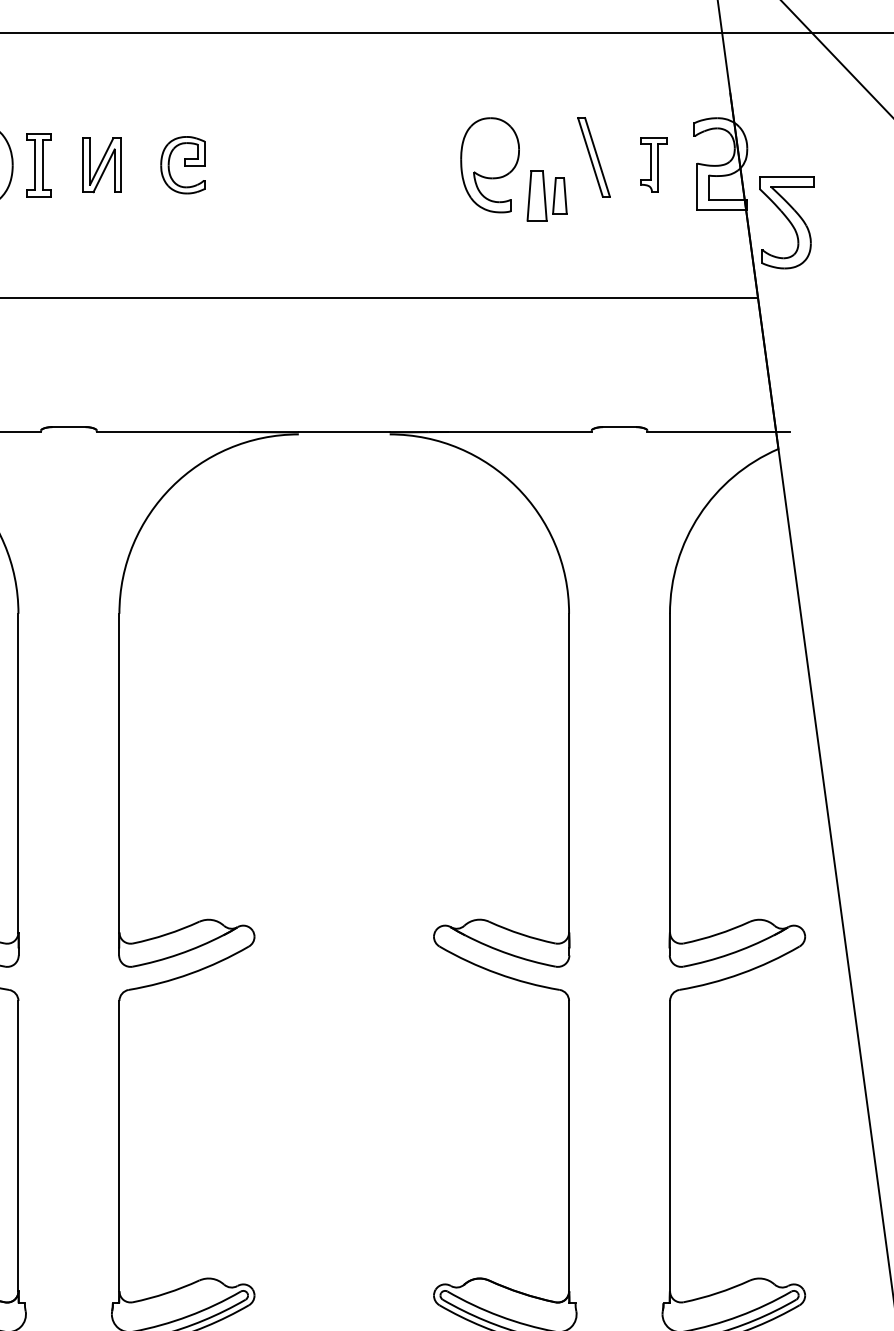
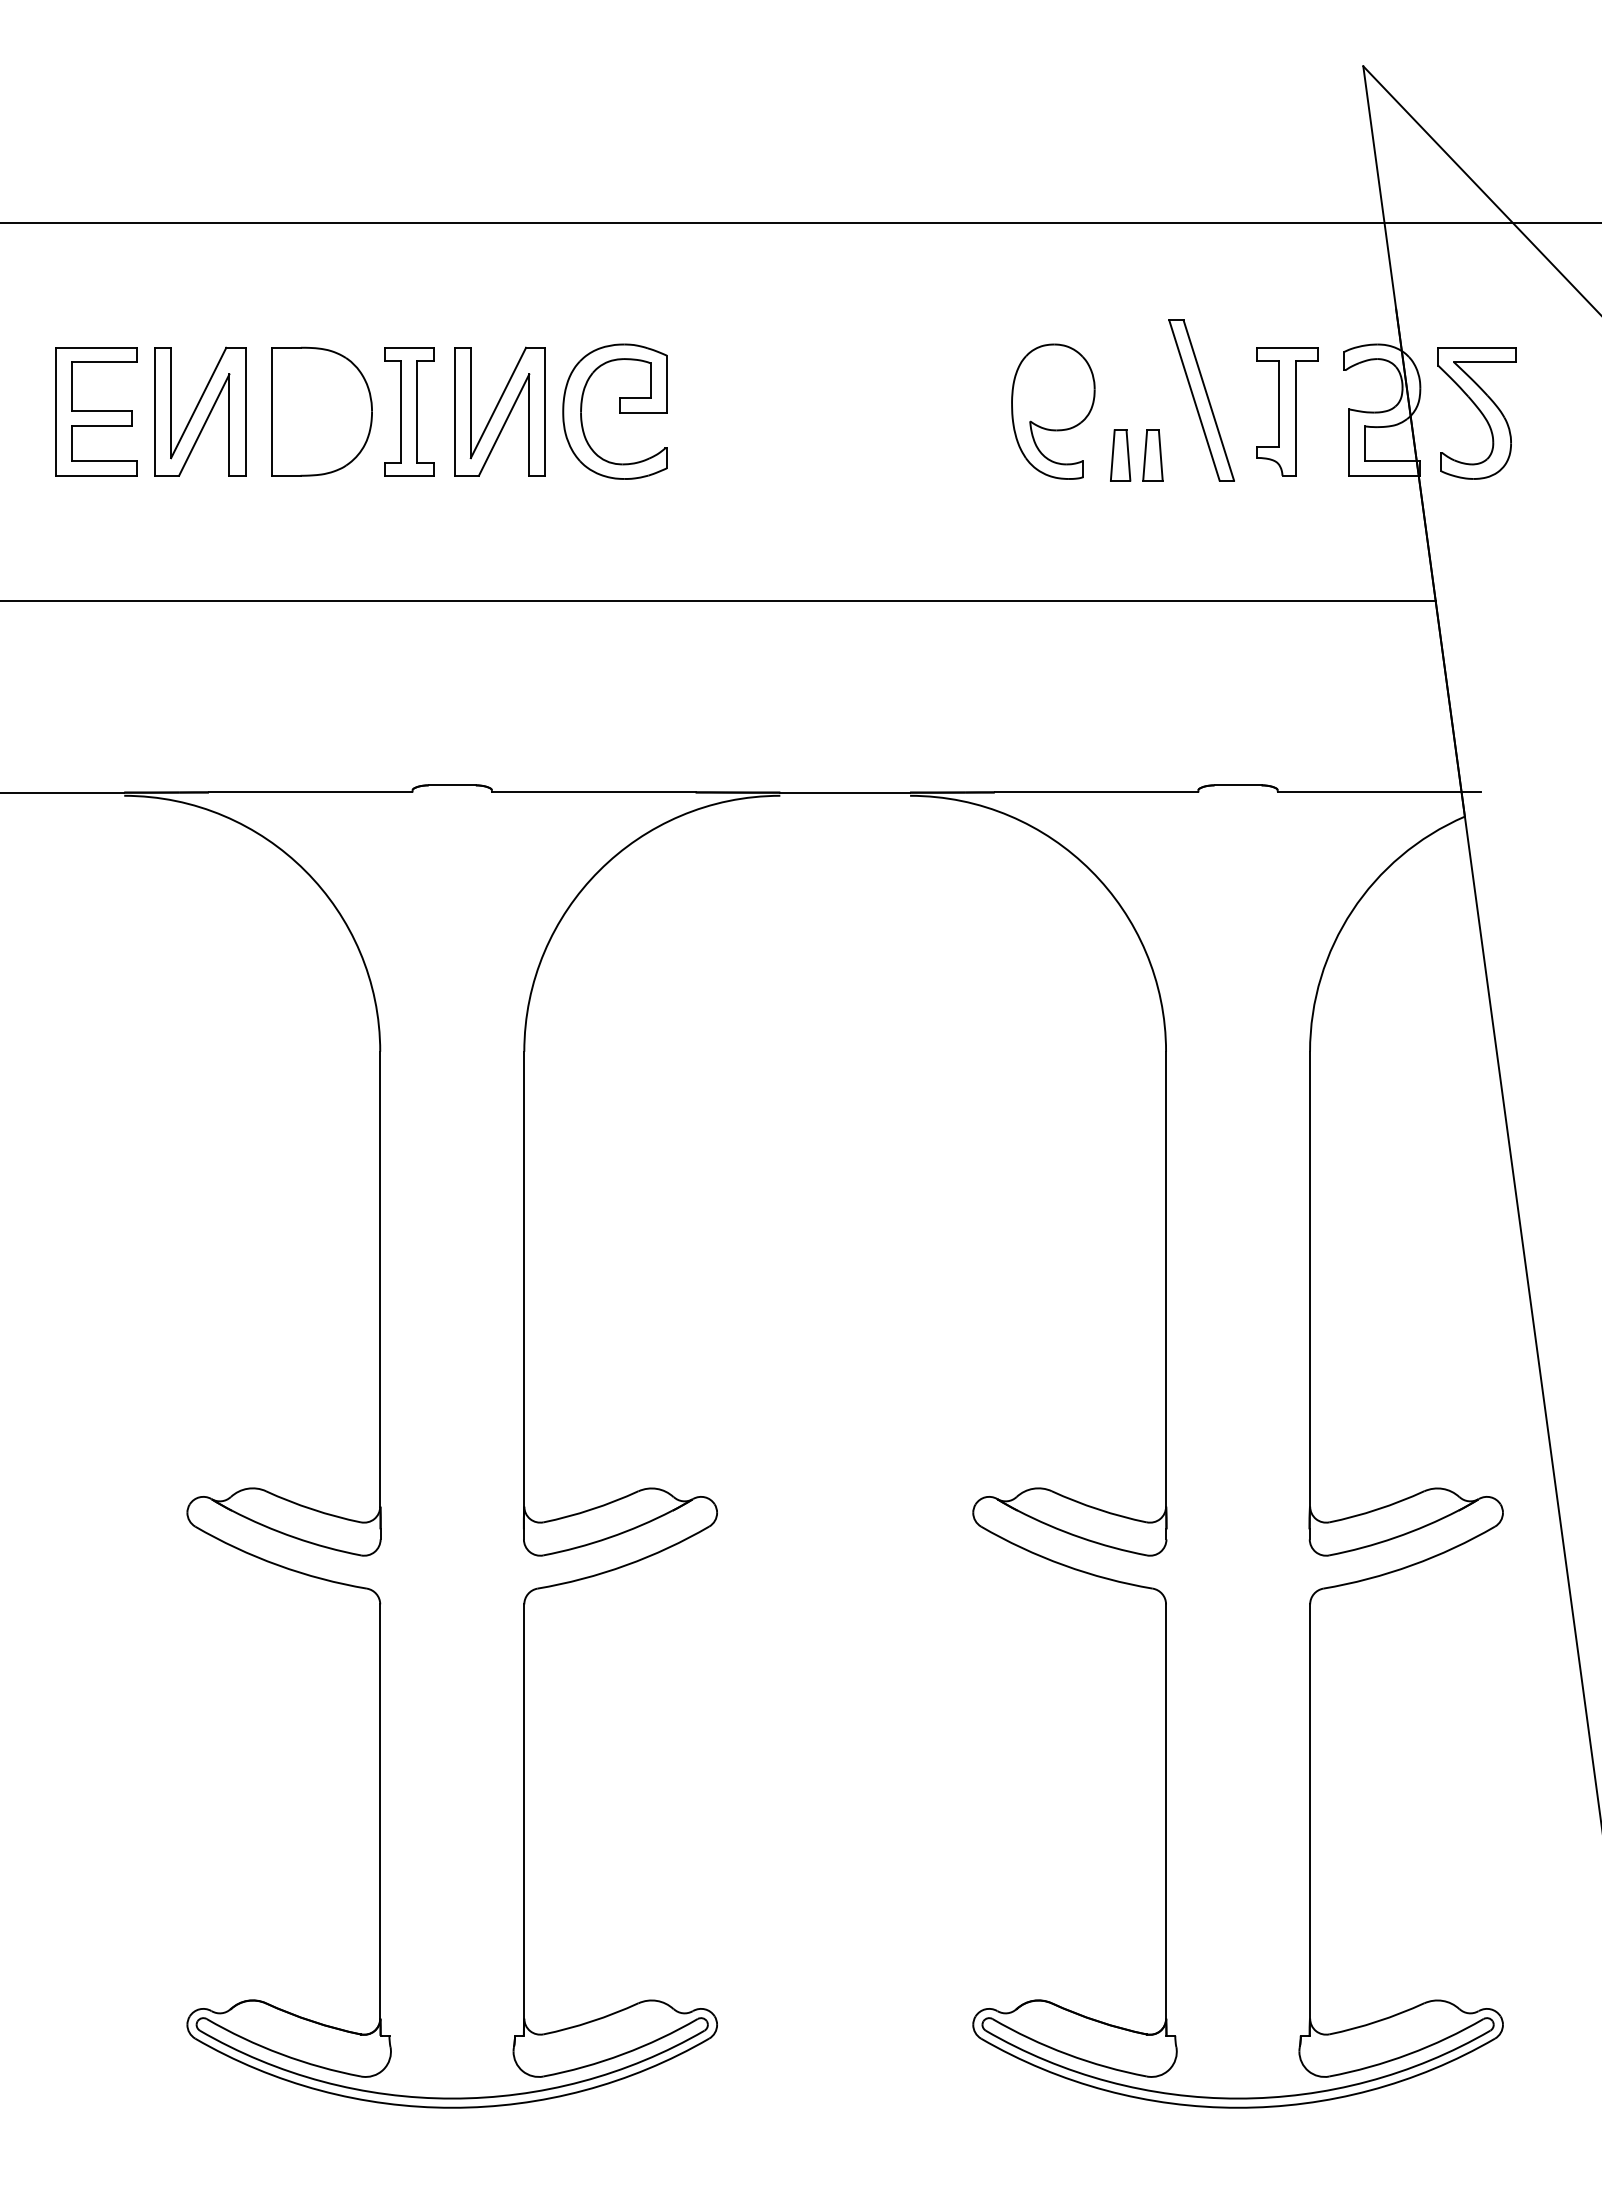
part: (593, 157) -> (1201, 400), size x1.43
part: (38, 165) -> (409, 411), size x1.43
part: (102, 165) -> (499, 411), size x1.67
part: (182, 165) -> (614, 411), size x1.67
part: (654, 165) -> (1287, 411), size x1.67
part: (537, 195) -> (1120, 455), size x0.71
part: (786, 222) -> (1476, 413), moved

